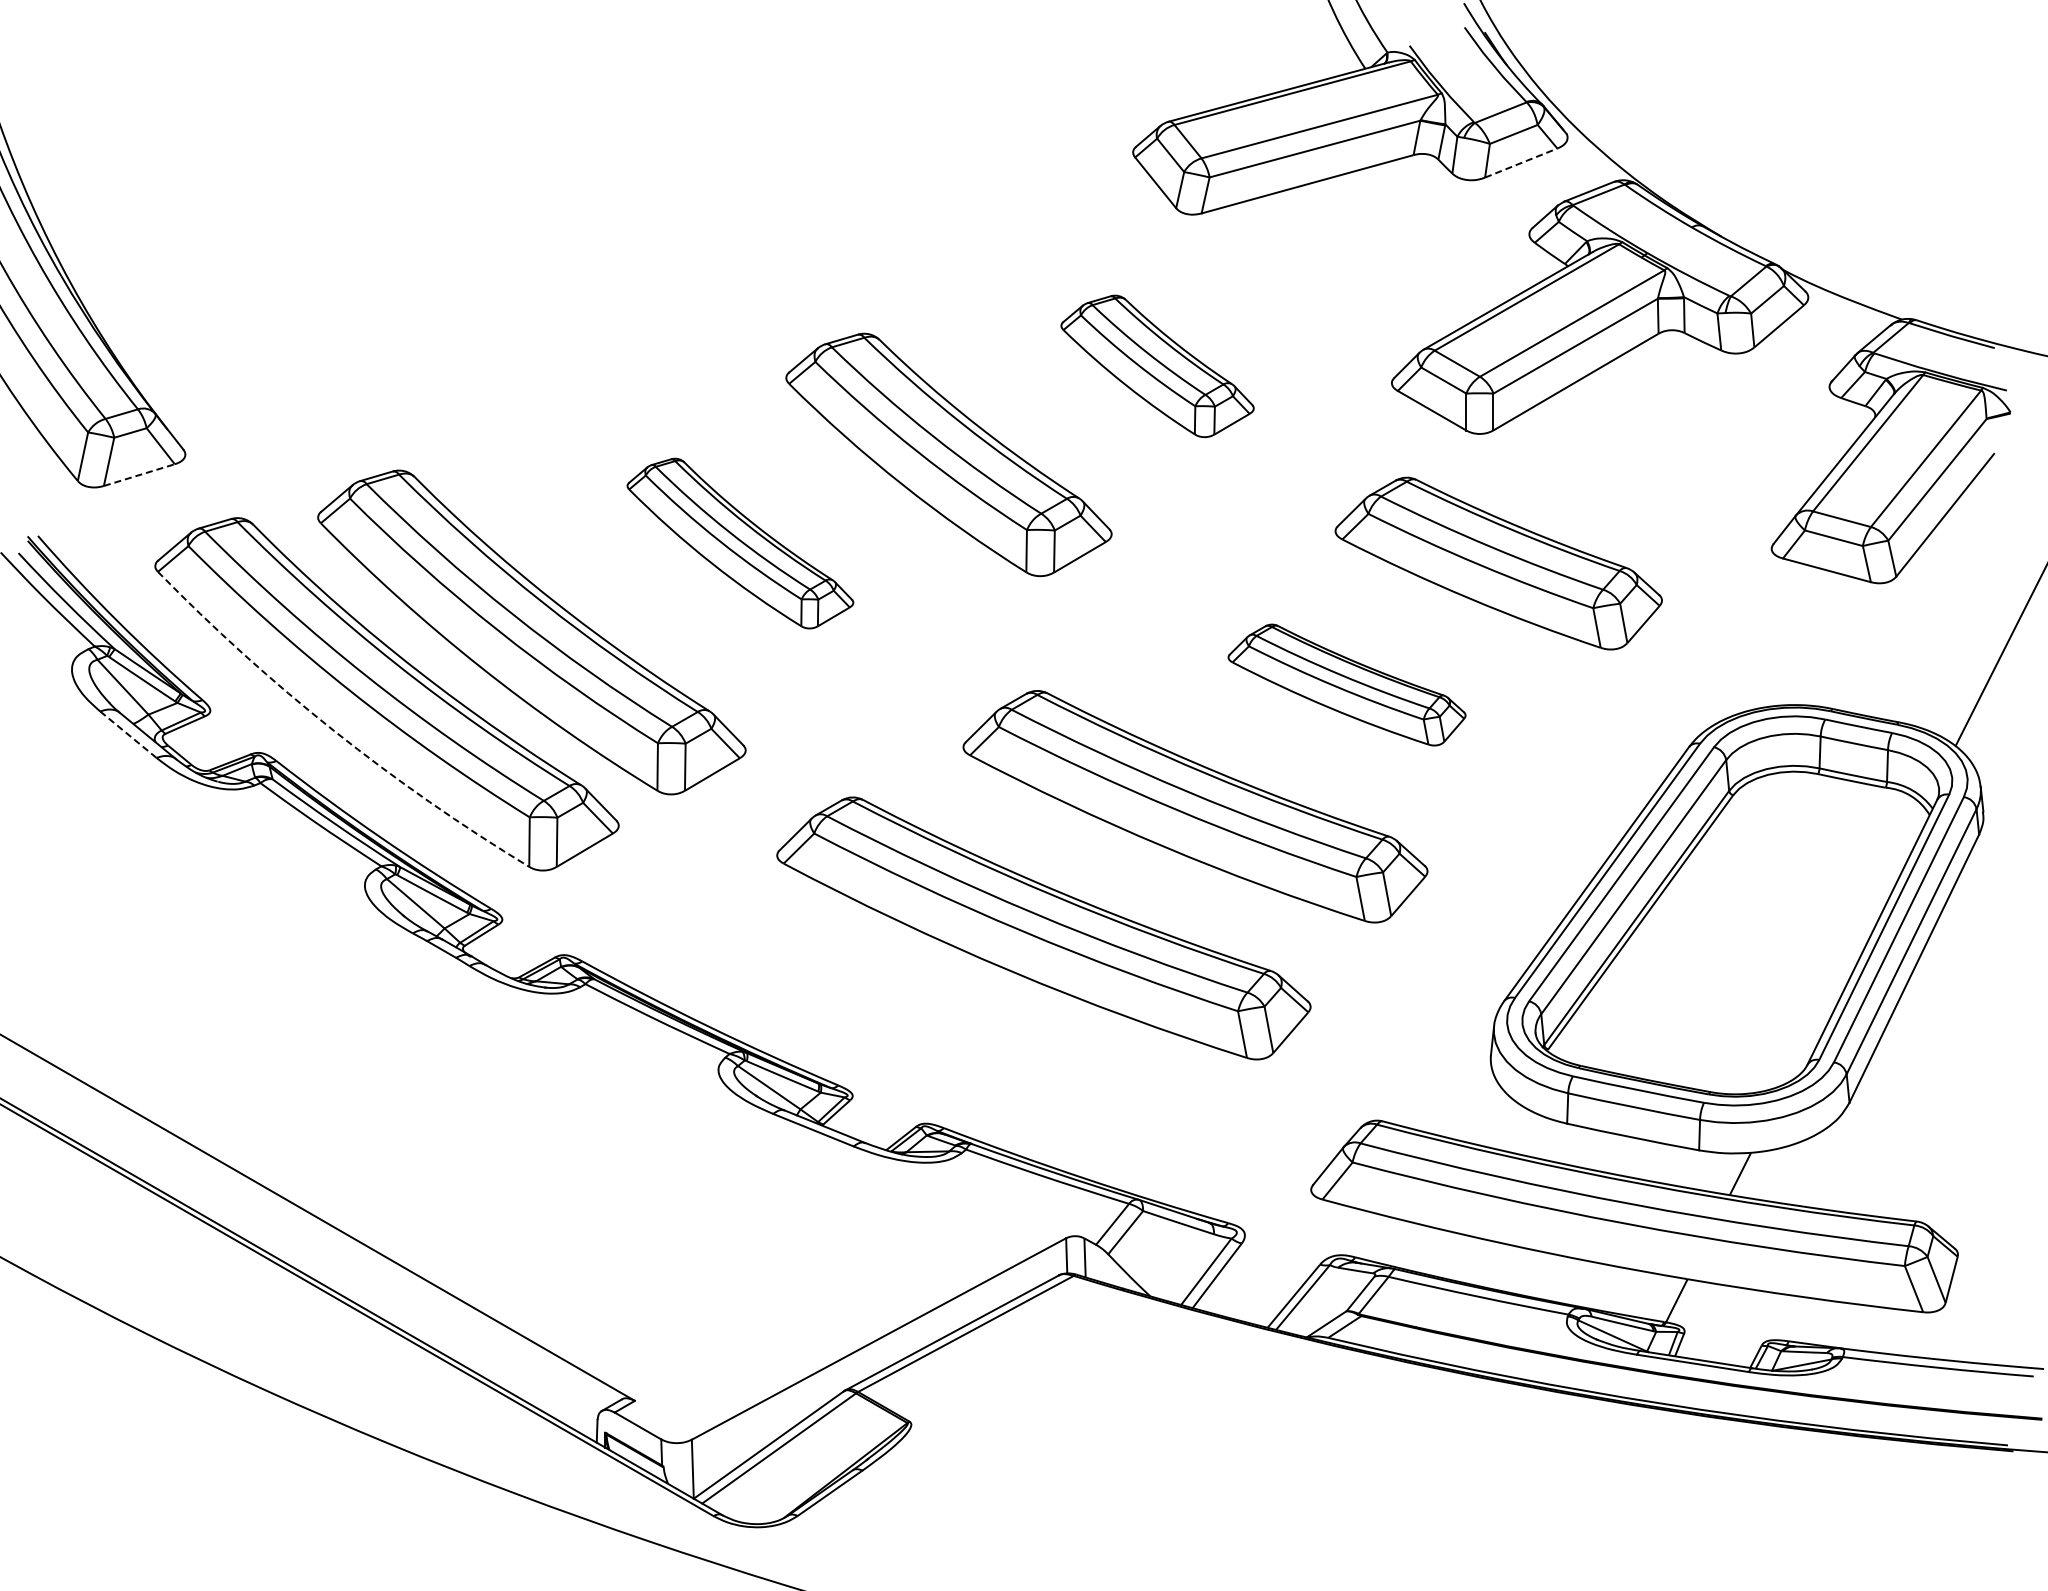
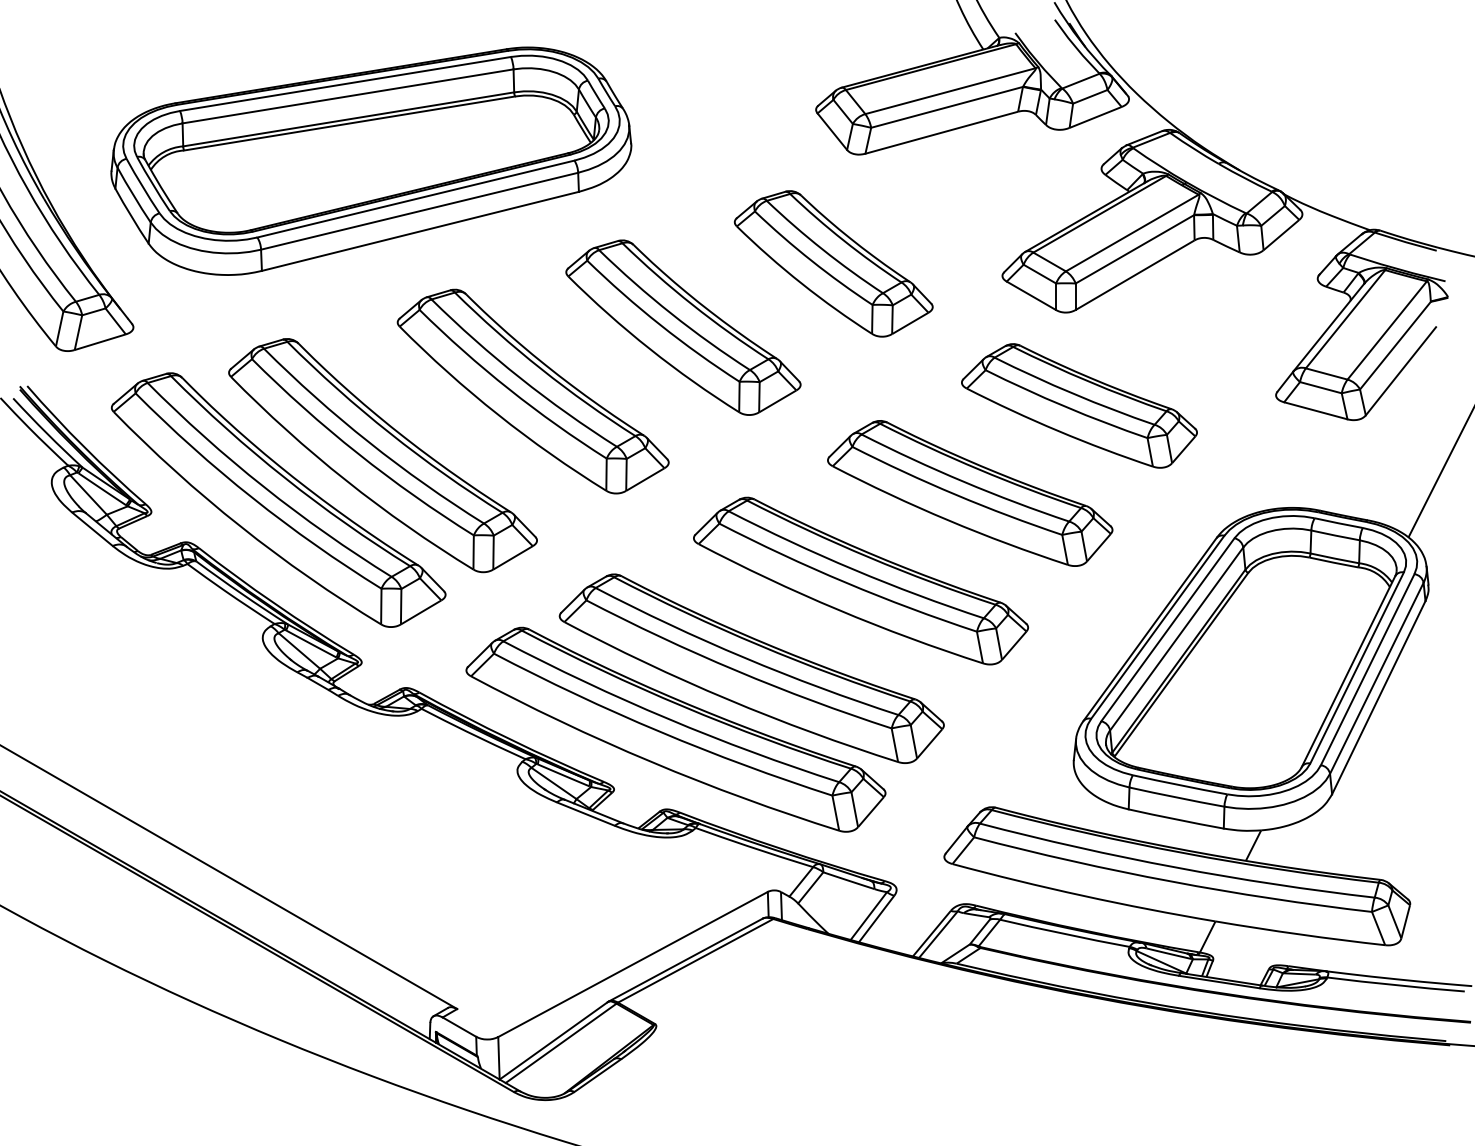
line: (1521, 162) -> (1095, 117), dashed -> solid
part: (515, 223) -> (371, 160), added
part: (1157, 366) -> (833, 263), size x1.43
line: (140, 474) -> (101, 341), dashed -> solid
part: (740, 543) -> (533, 391), size x1.67
part: (1346, 684) -> (969, 493), size x1.67
arc: (334, 731) -> (240, 526), dashed -> solid
line: (128, 734) -> (92, 529), dashed -> solid
part: (938, 1012) -> (675, 729), added

